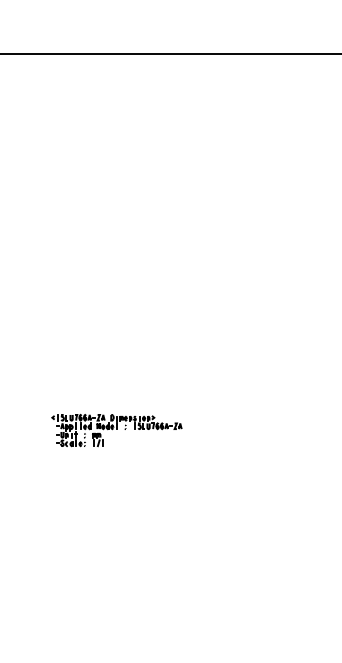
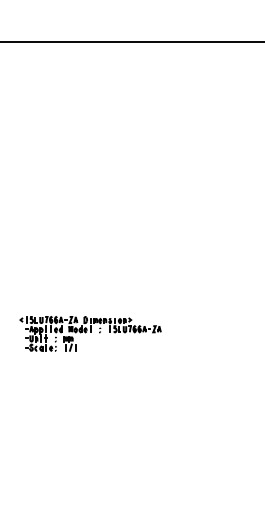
part: (116, 430) -> (90, 333), size x1.4

